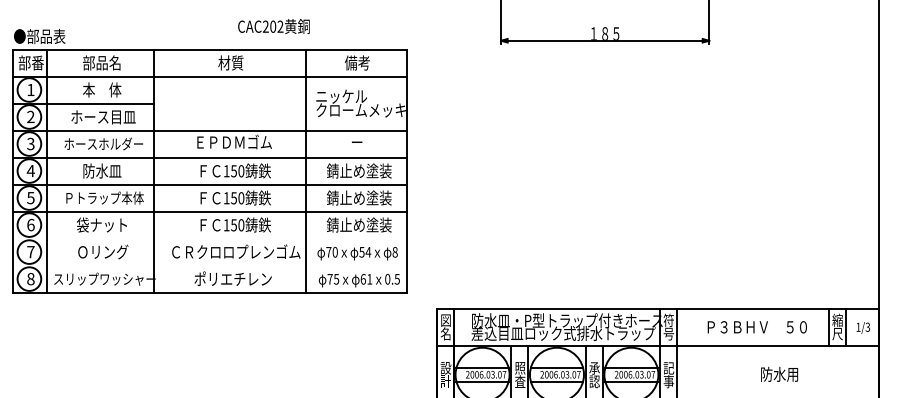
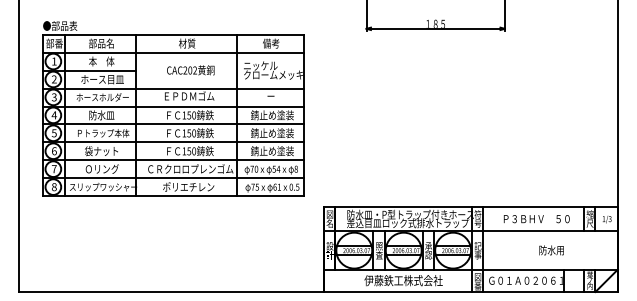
text: (273, 26) -> (190, 70), moved
line: (210, 239) -> (173, 160), added
line: (210, 266) -> (173, 178), added

